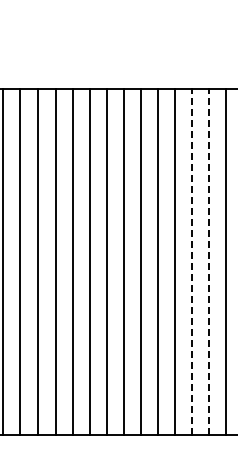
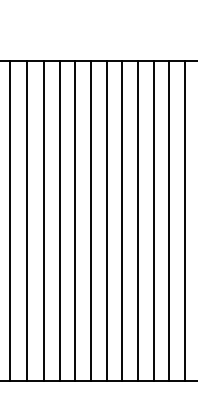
line: (191, 261) -> (169, 220), dashed -> solid
line: (208, 261) -> (184, 220), dashed -> solid

